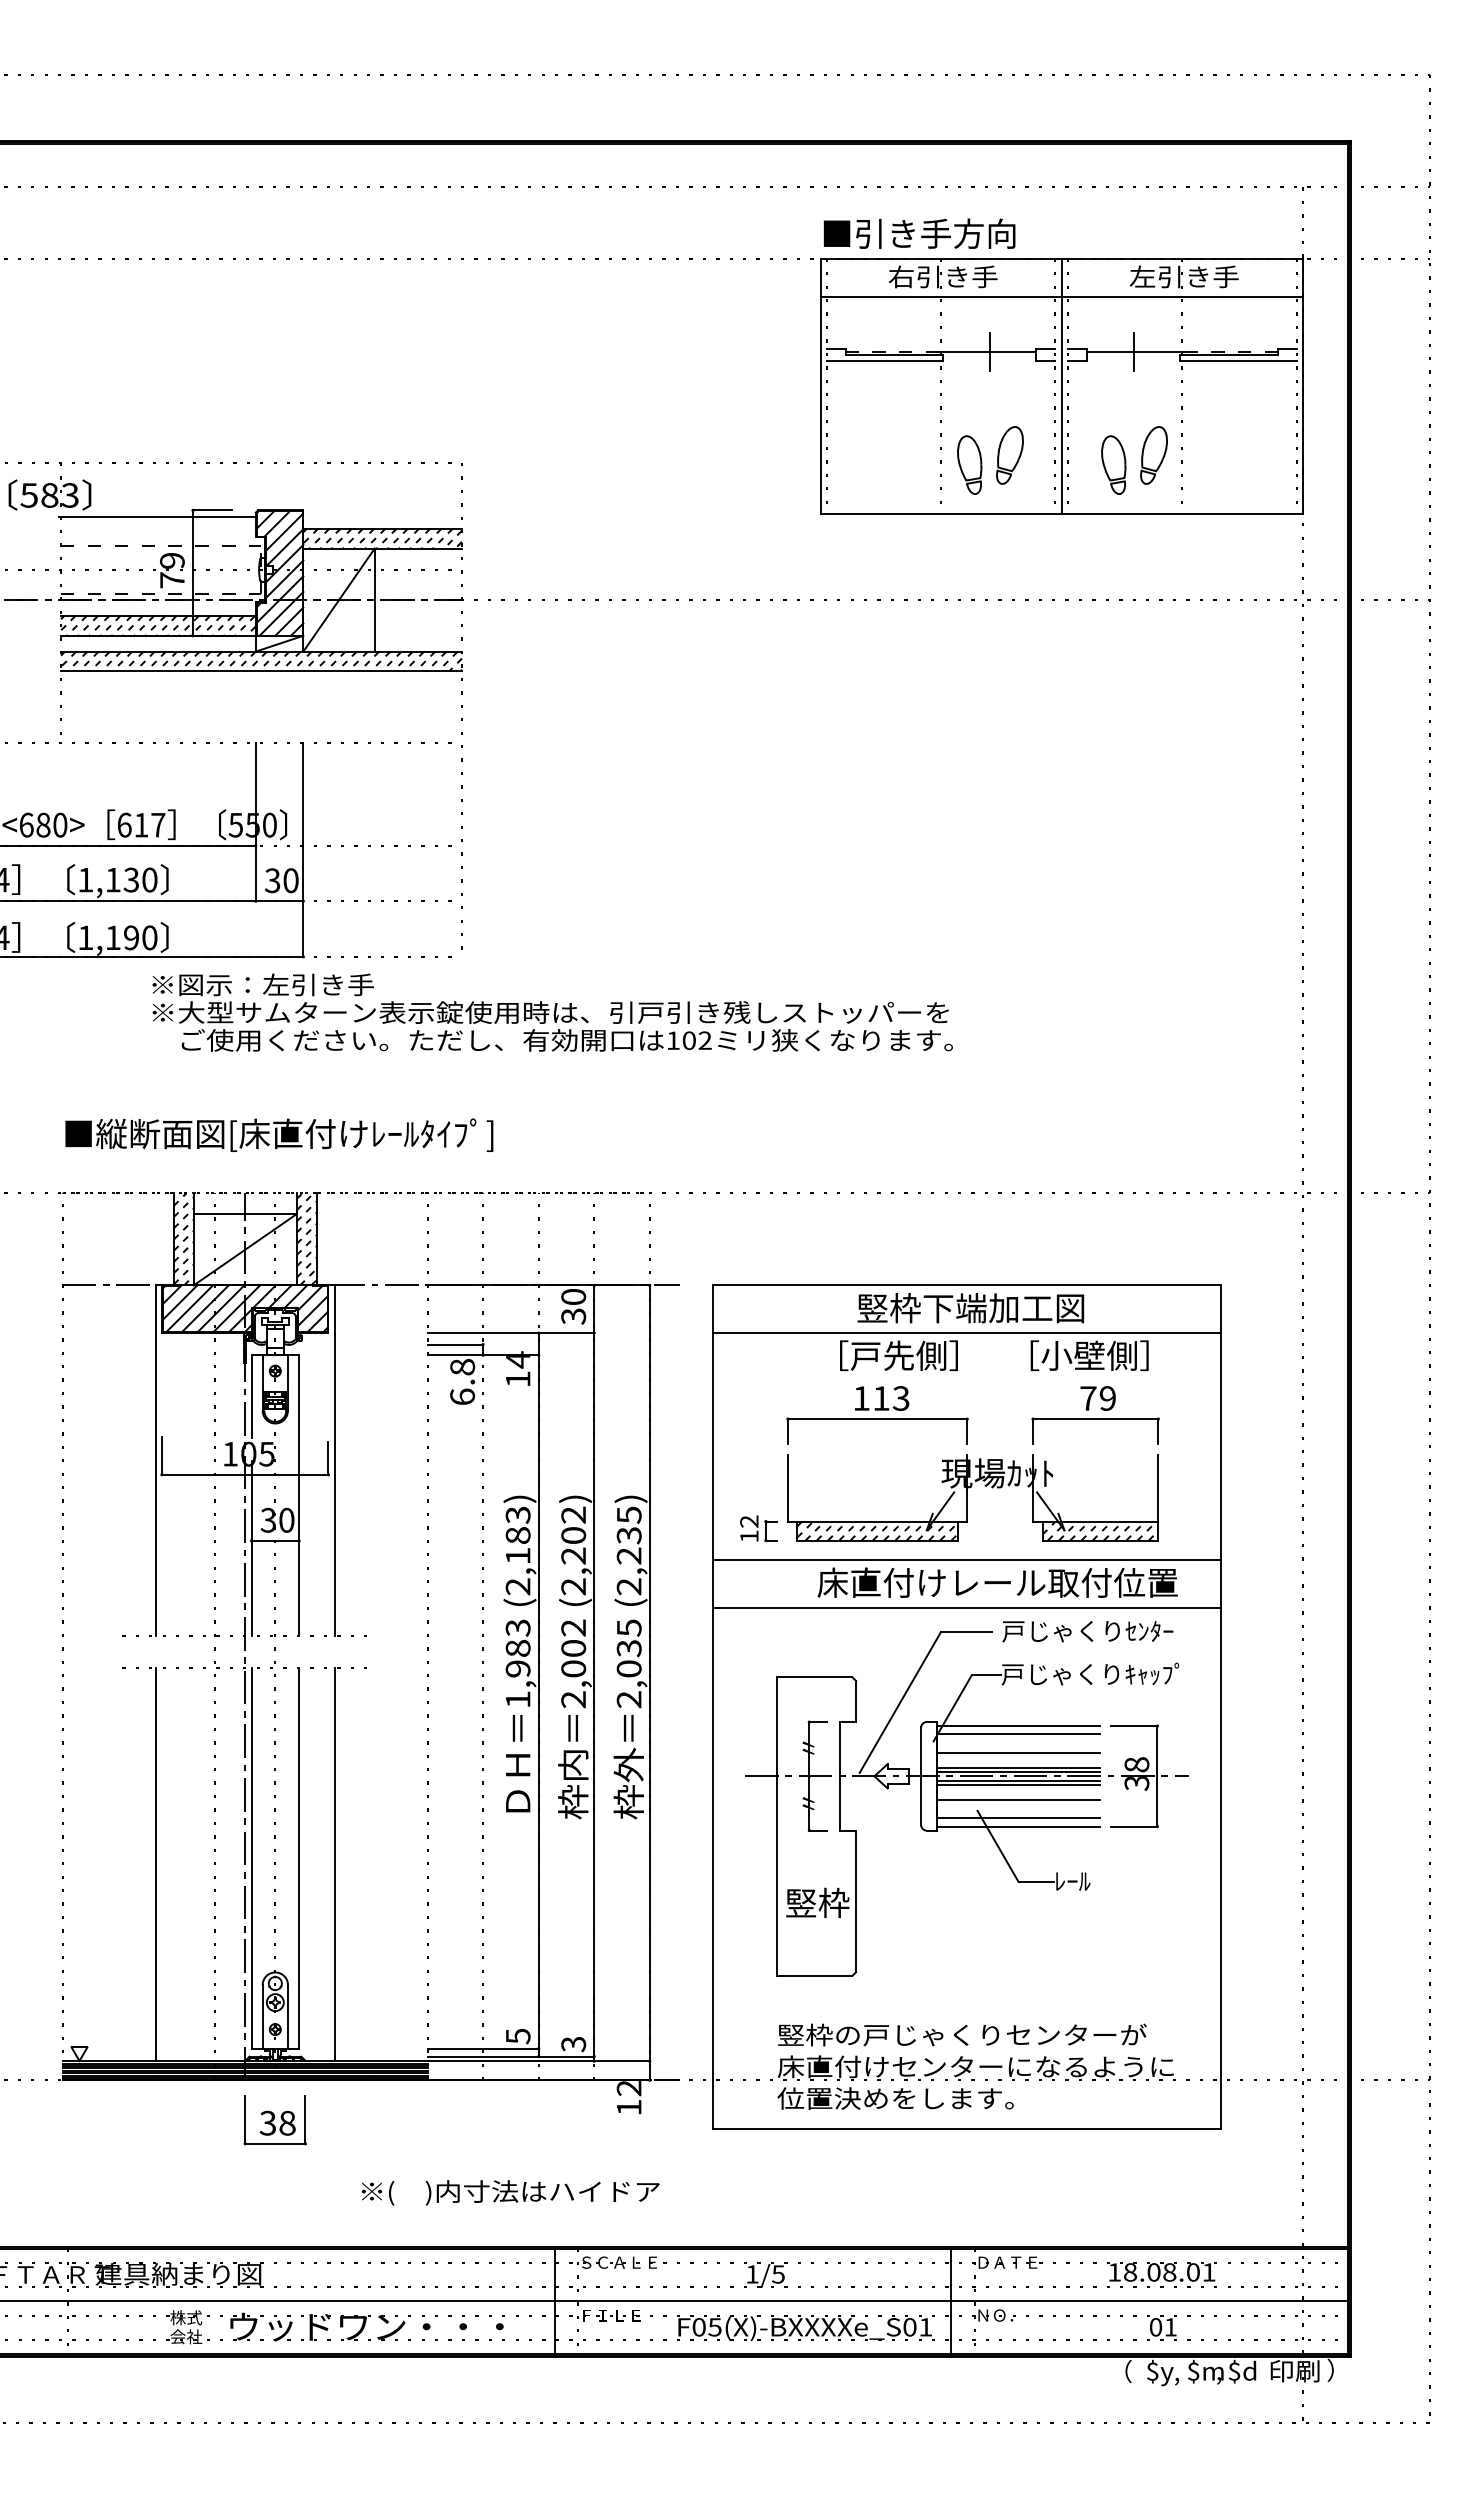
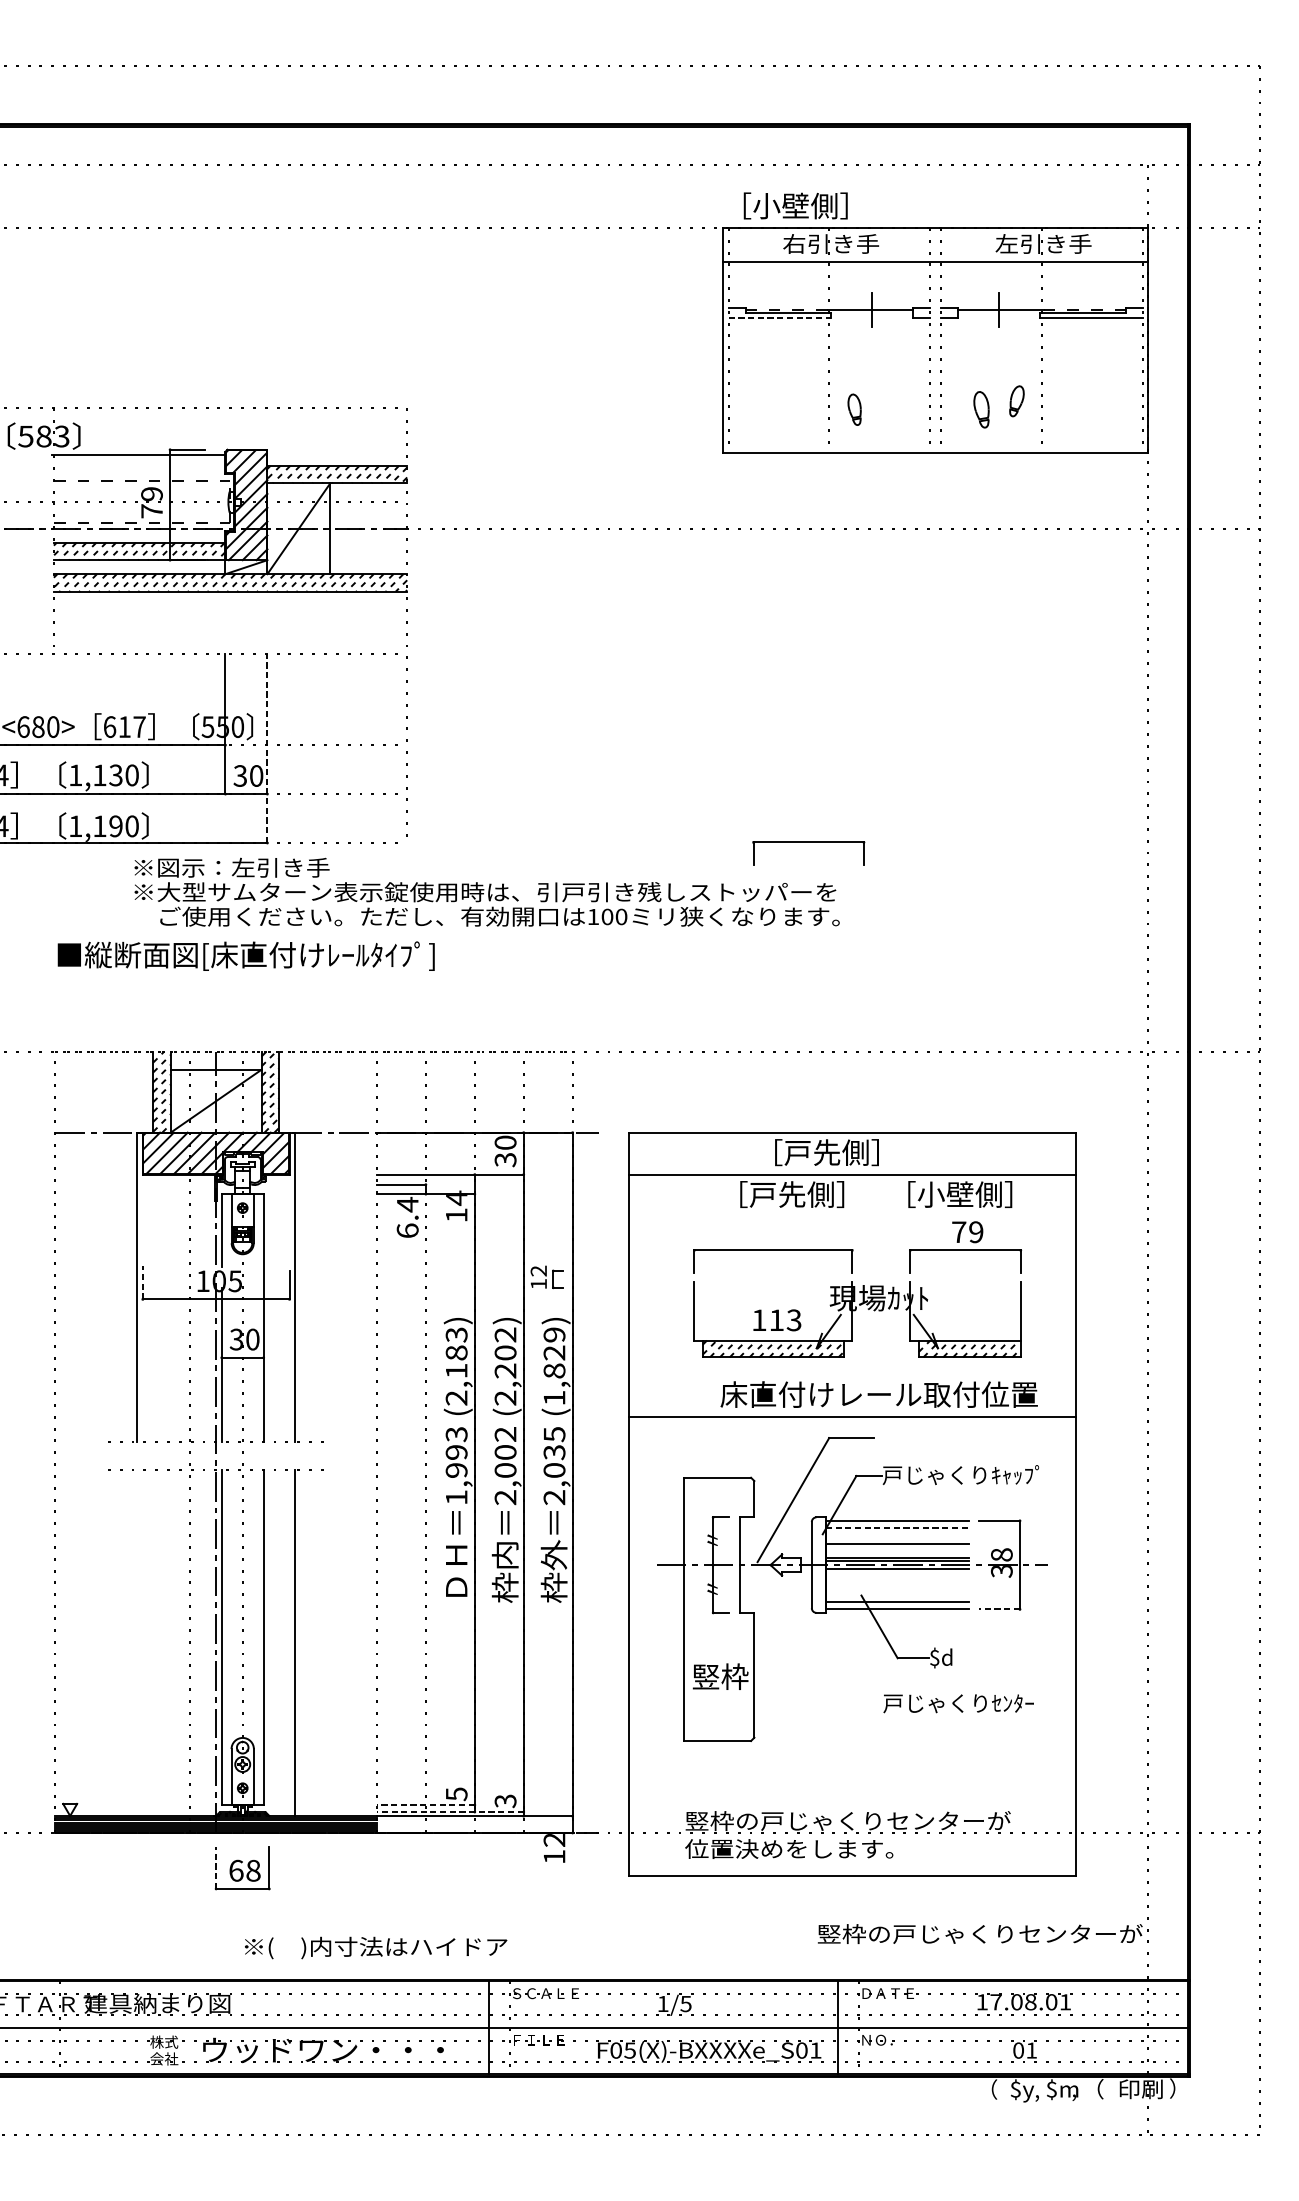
text: (919, 233) -> (810, 205), ■引き手方向 -> ［小壁側］
line: (885, 360) -> (780, 317), solid -> dashed
line: (1061, 386) -> (935, 340), removed
part: (1009, 455) -> (889, 401), removed
part: (1153, 455) -> (1016, 401), size x0.6
part: (969, 464) -> (854, 409), size x0.6
part: (1113, 464) -> (981, 409), size x0.7
line: (303, 849) -> (267, 748), solid -> dashed
part: (917, 956) -> (808, 842), added
text: (704, 1040) -> (620, 916), 102 -> 100
text: (279, 1134) -> (246, 955), moved
text: (970, 1307) -> (855, 1152), 竪枠下端加工図 -> ［戸先側］
text: (462, 1367) -> (407, 1204), 6.8 -> 6.4
text: (882, 1398) -> (777, 1320), moved
line: (161, 1455) -> (142, 1282), solid -> dashed
part: (758, 1528) -> (546, 1277), moved
text: (628, 1550) -> (553, 1366), (2,235) -> (1,829)
line: (966, 1560) -> (851, 1374), removed
text: (1087, 1631) -> (958, 1703), moved
text: (517, 1648) -> (456, 1452), 1,983 -> 1,993
line: (1018, 1734) -> (897, 1528), solid -> dashed
line: (1018, 1784) -> (897, 1572), removed
line: (1018, 1800) -> (897, 1586), removed
line: (1133, 1826) -> (998, 1609), solid -> dashed
line: (155, 1864) -> (137, 1642), removed
text: (1072, 1881) -> (945, 1657), ﾚｰﾙ -> $d
text: (962, 2034) -> (980, 1933), moved
line: (483, 2048) -> (426, 1804), solid -> dashed
line: (510, 2056) -> (449, 1811), solid -> dashed
text: (975, 2066) -> (859, 1820), 床直付けセンターになるように -> 竪枠の戸じゃくりセンターが
line: (245, 2120) -> (216, 1868), solid -> dashed
text: (267, 2122) -> (235, 1870), 38 -> 68
text: (510, 2192) -> (375, 1947), moved
text: (1130, 2272) -> (996, 2002), 18.08.01 -> 17.08.01
text: (1242, 2371) -> (1094, 2089), $d -> （

